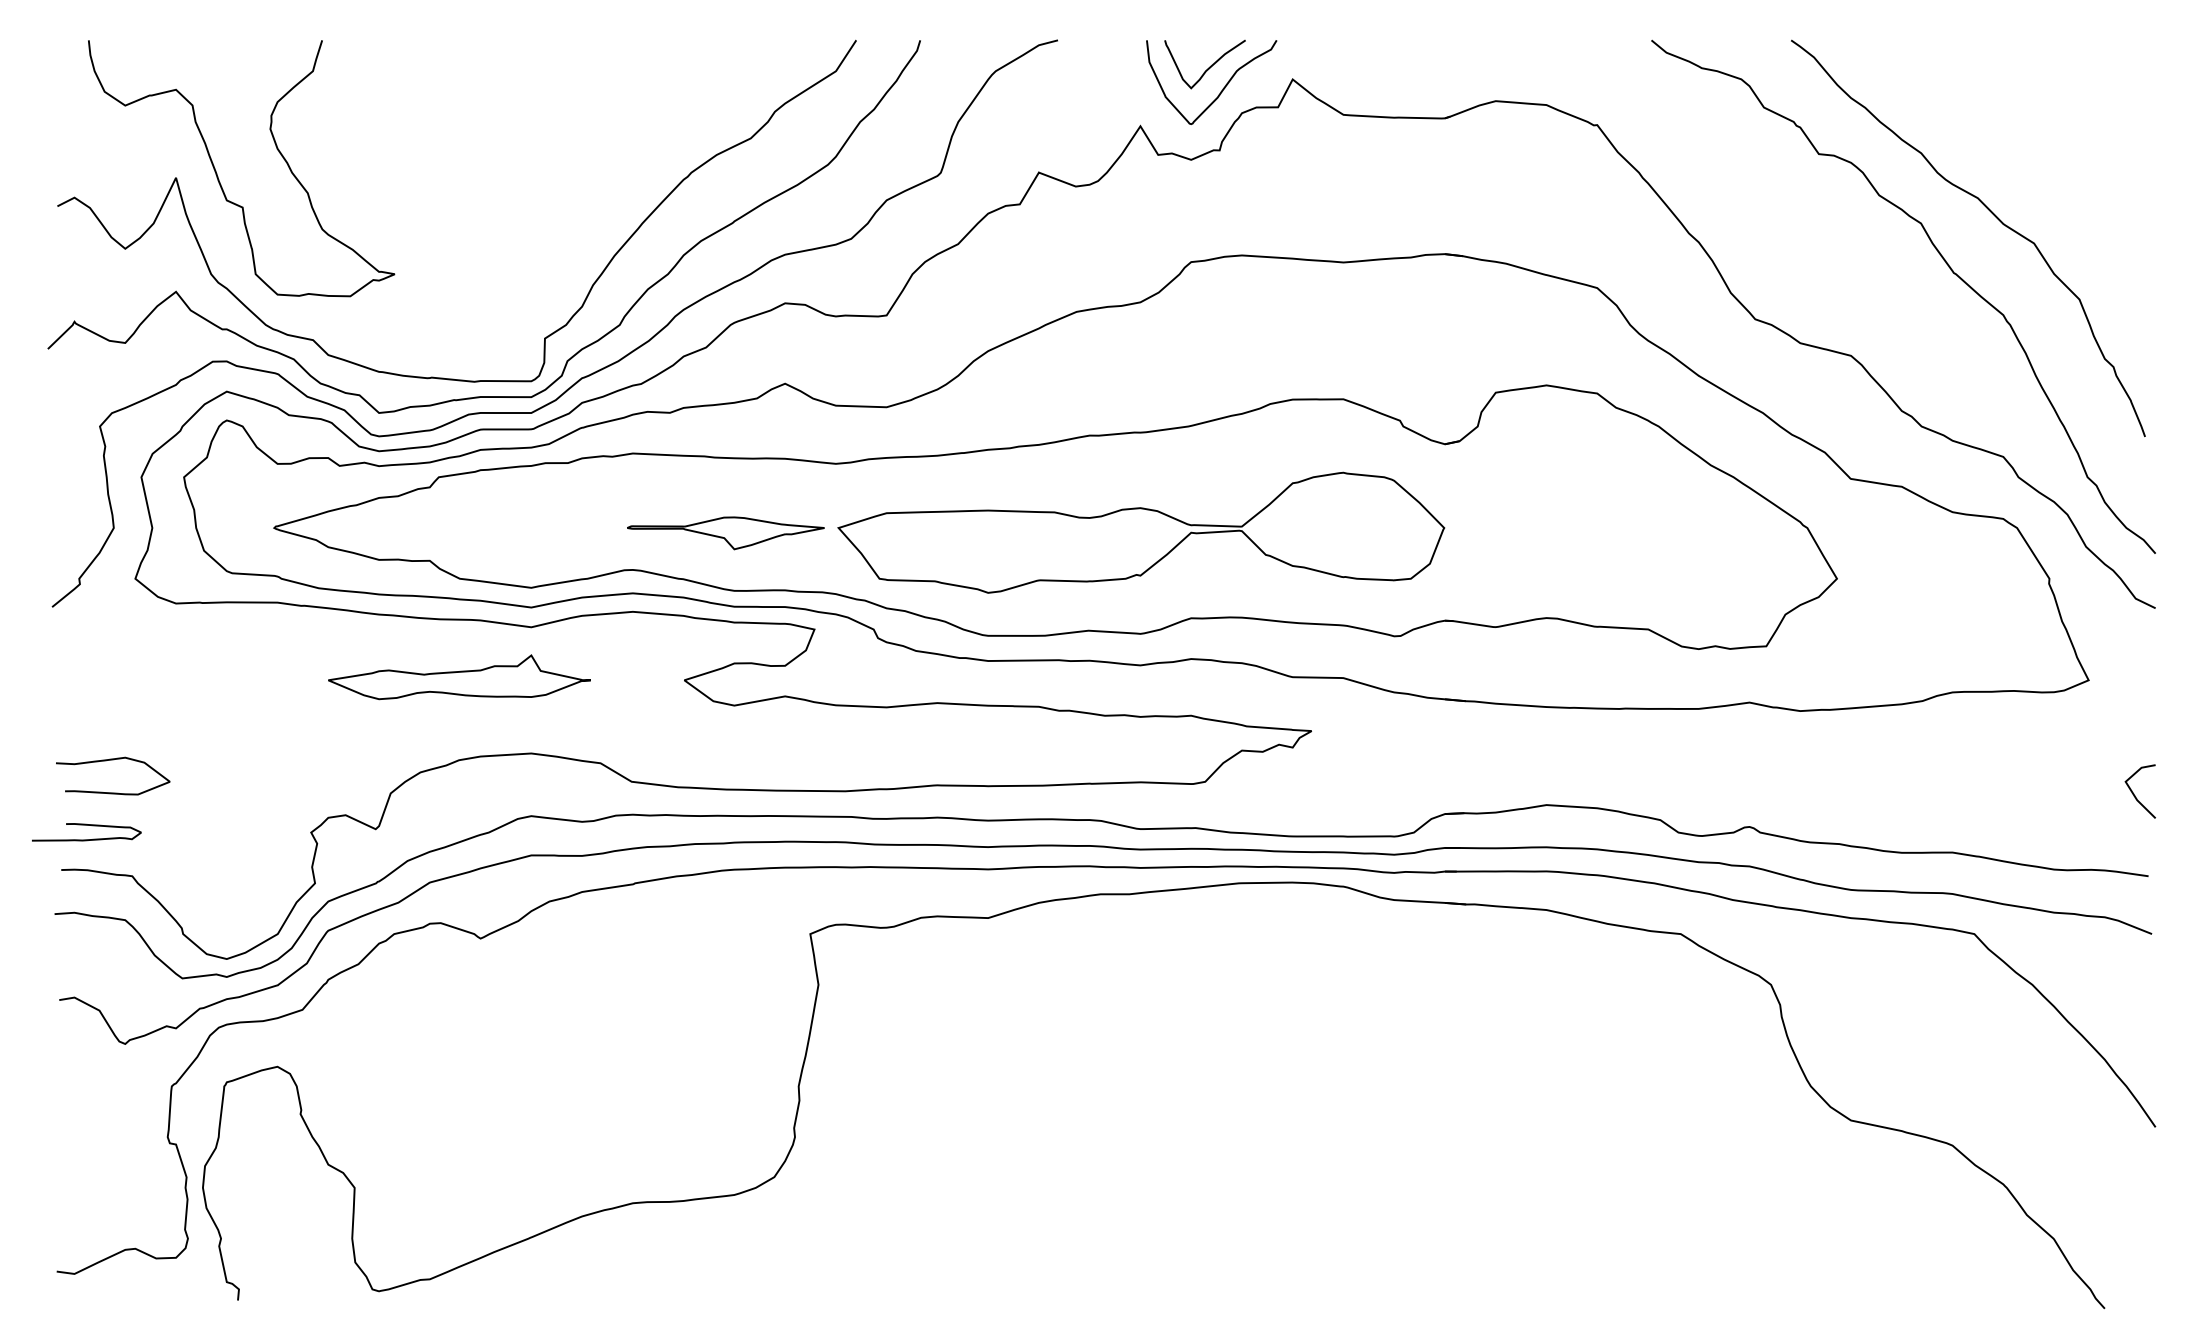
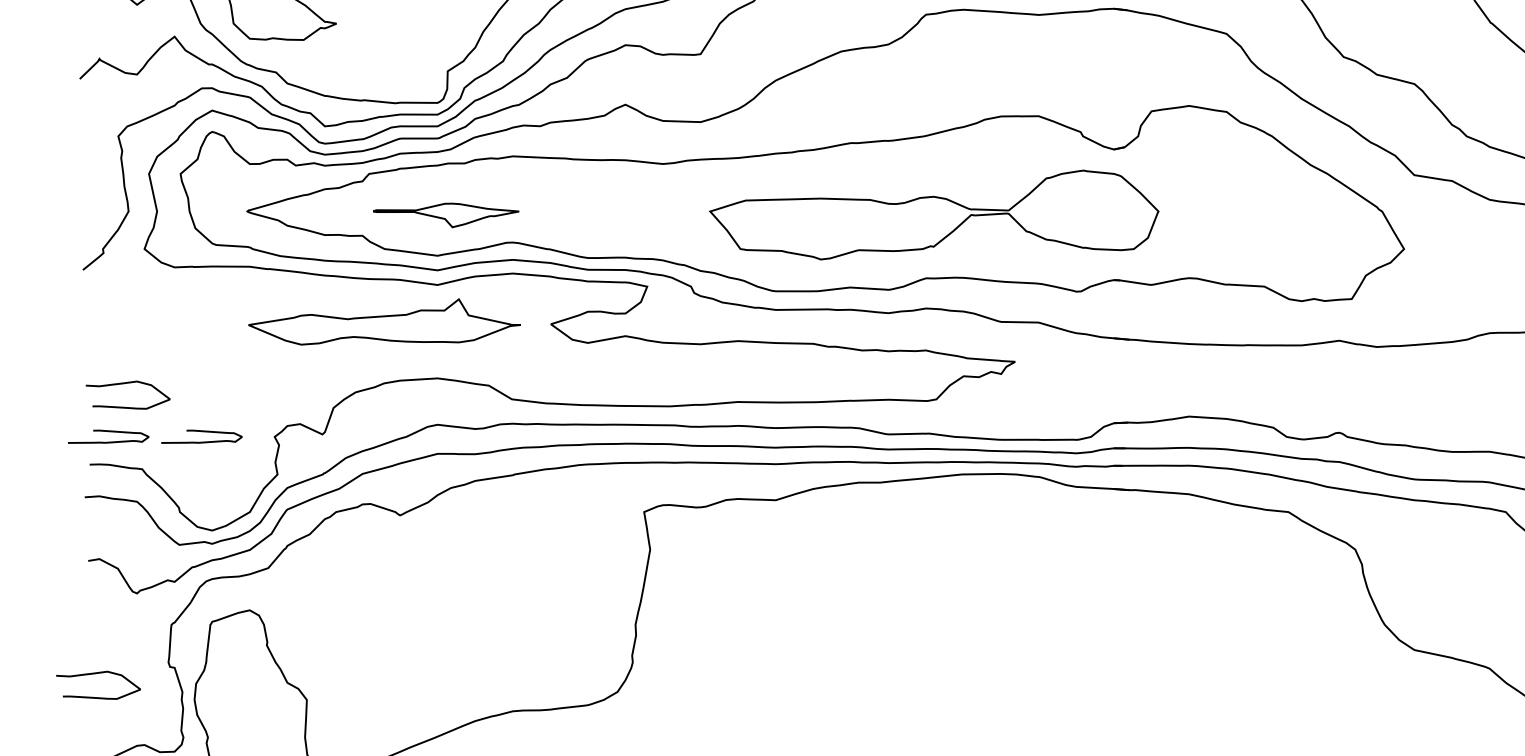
part: (1141, 532) -> (934, 214), moved
part: (725, 533) -> (445, 215), moved
part: (459, 677) -> (384, 322), size x1.4
curve: (212, 825) -> (201, 431), added
curve: (73, 1152) -> (98, 673), added

